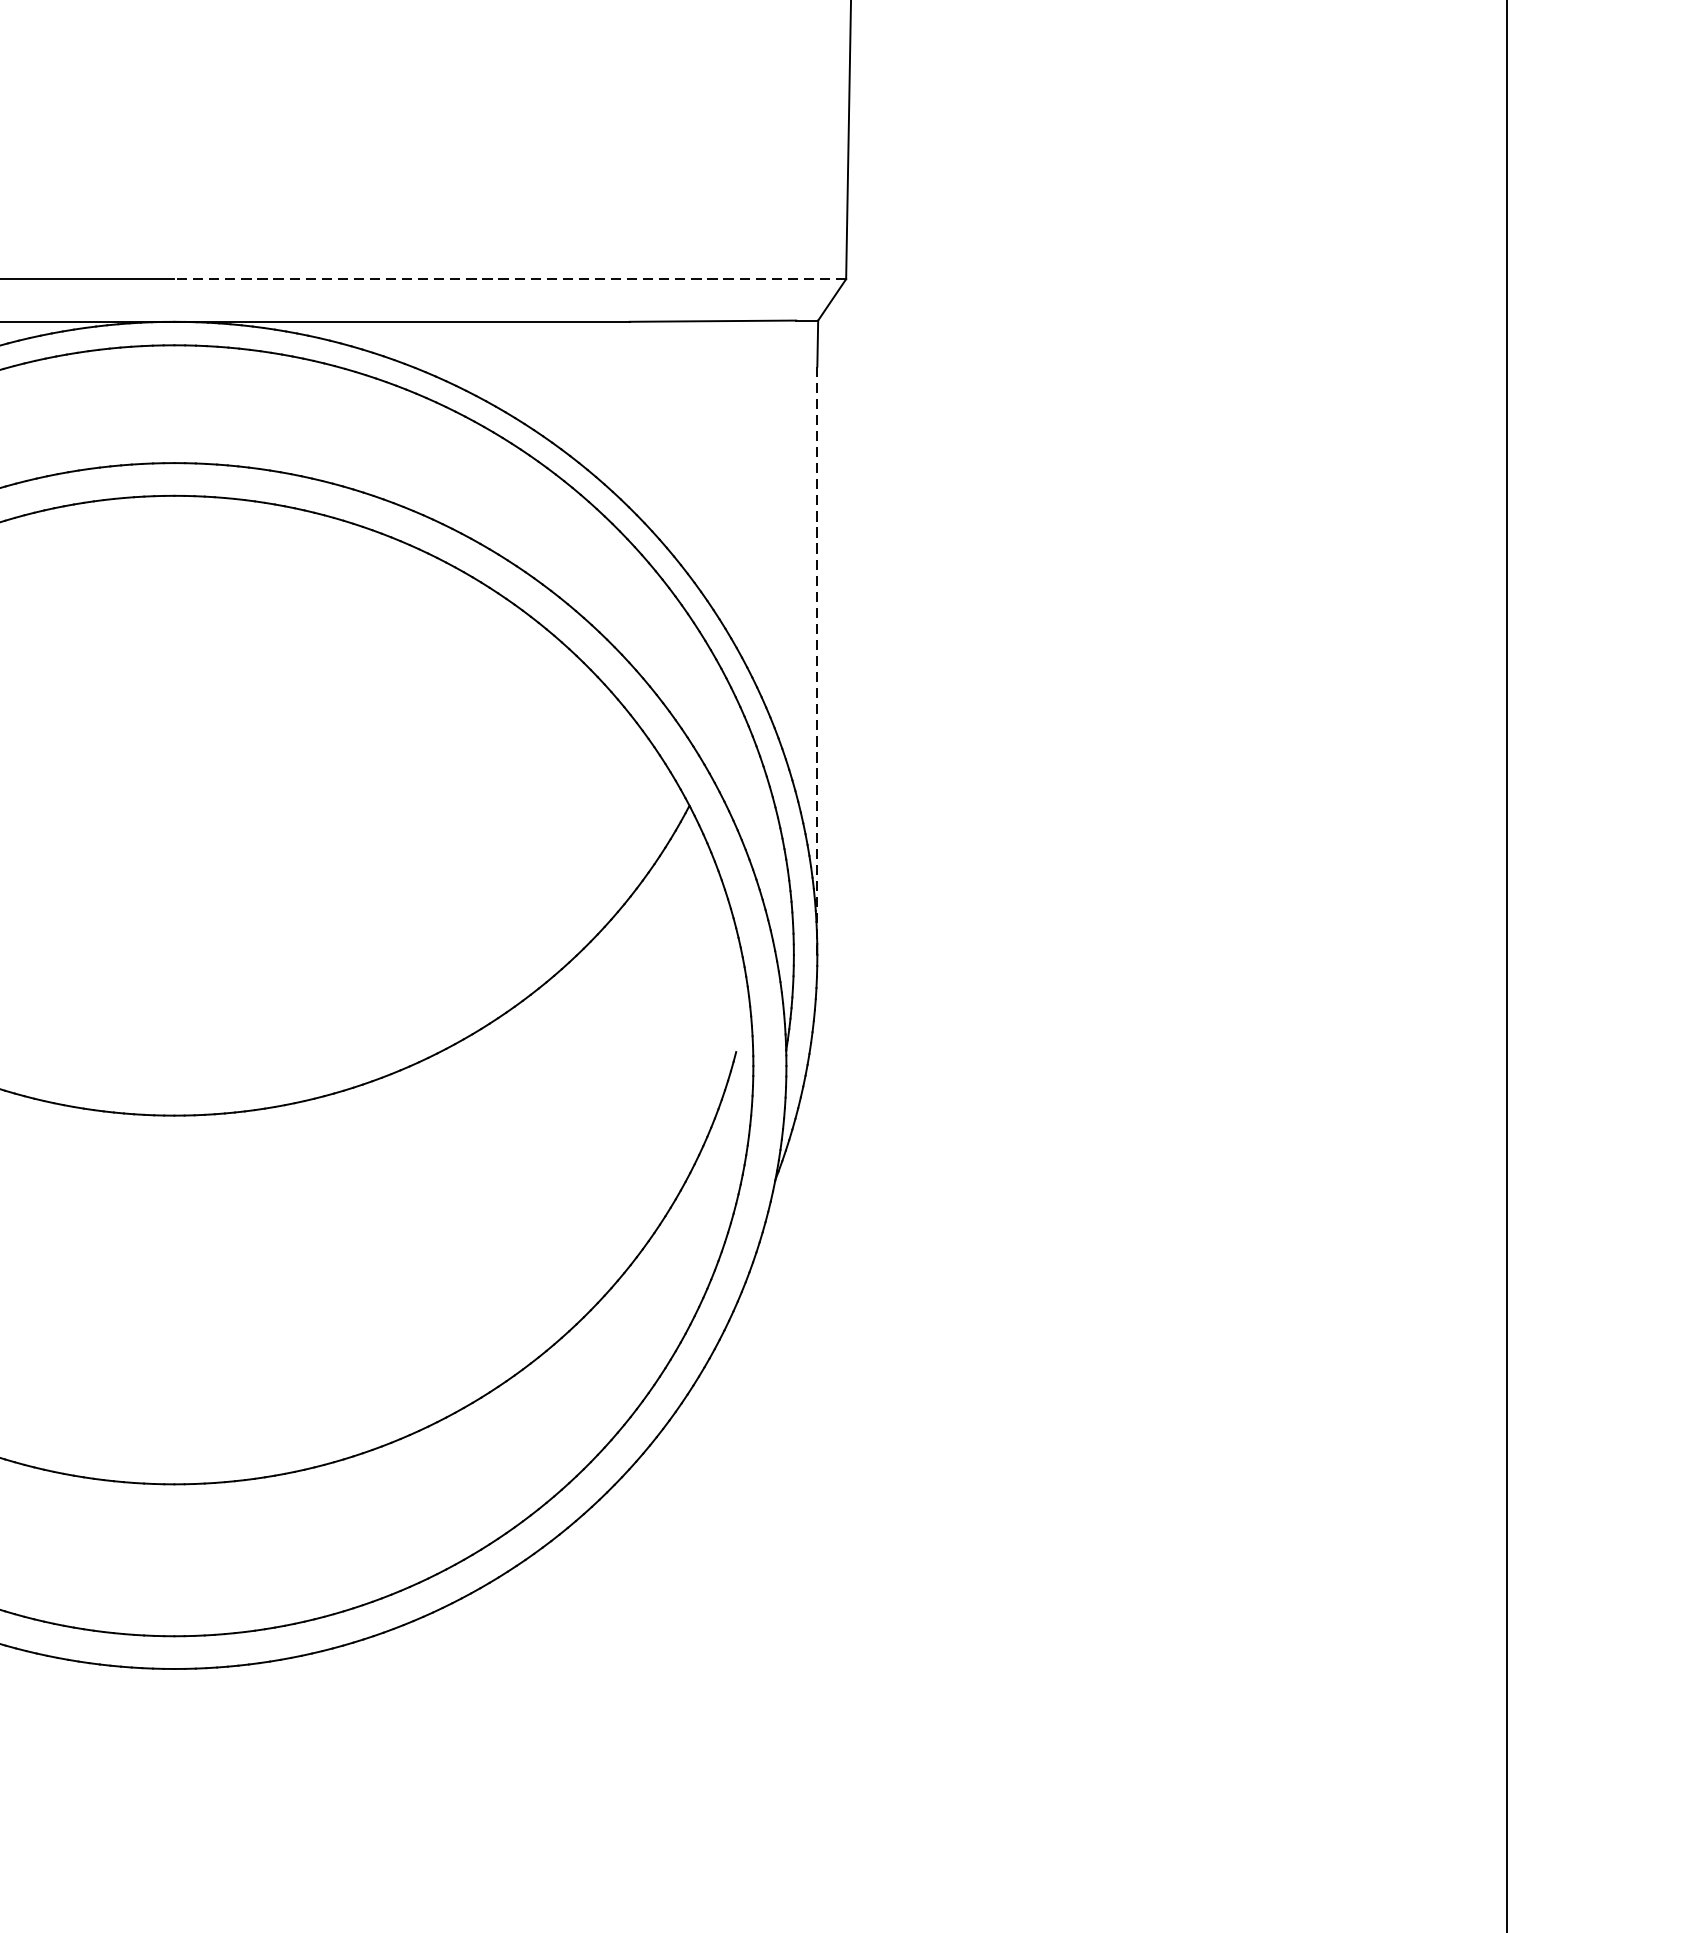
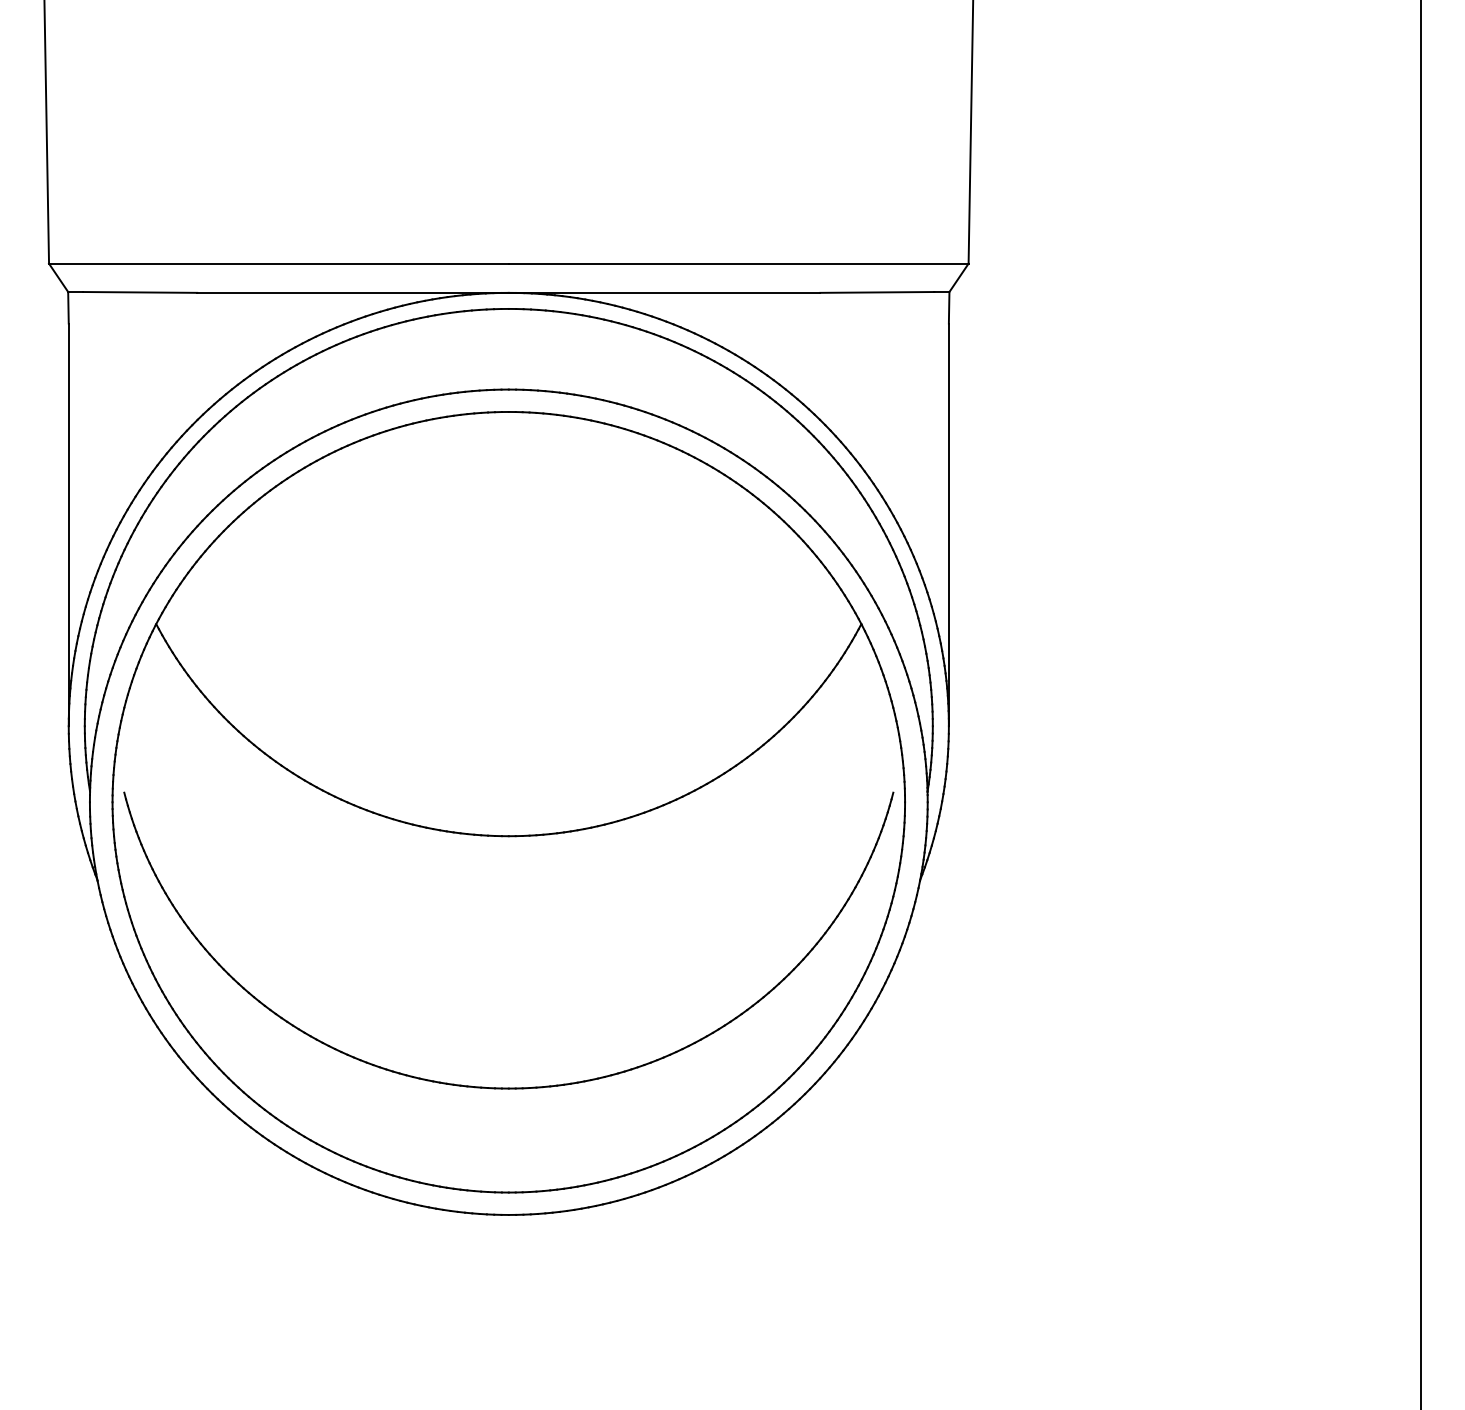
line: (509, 278) -> (738, 263), dashed -> solid
line: (816, 661) -> (948, 525), dashed -> solid

